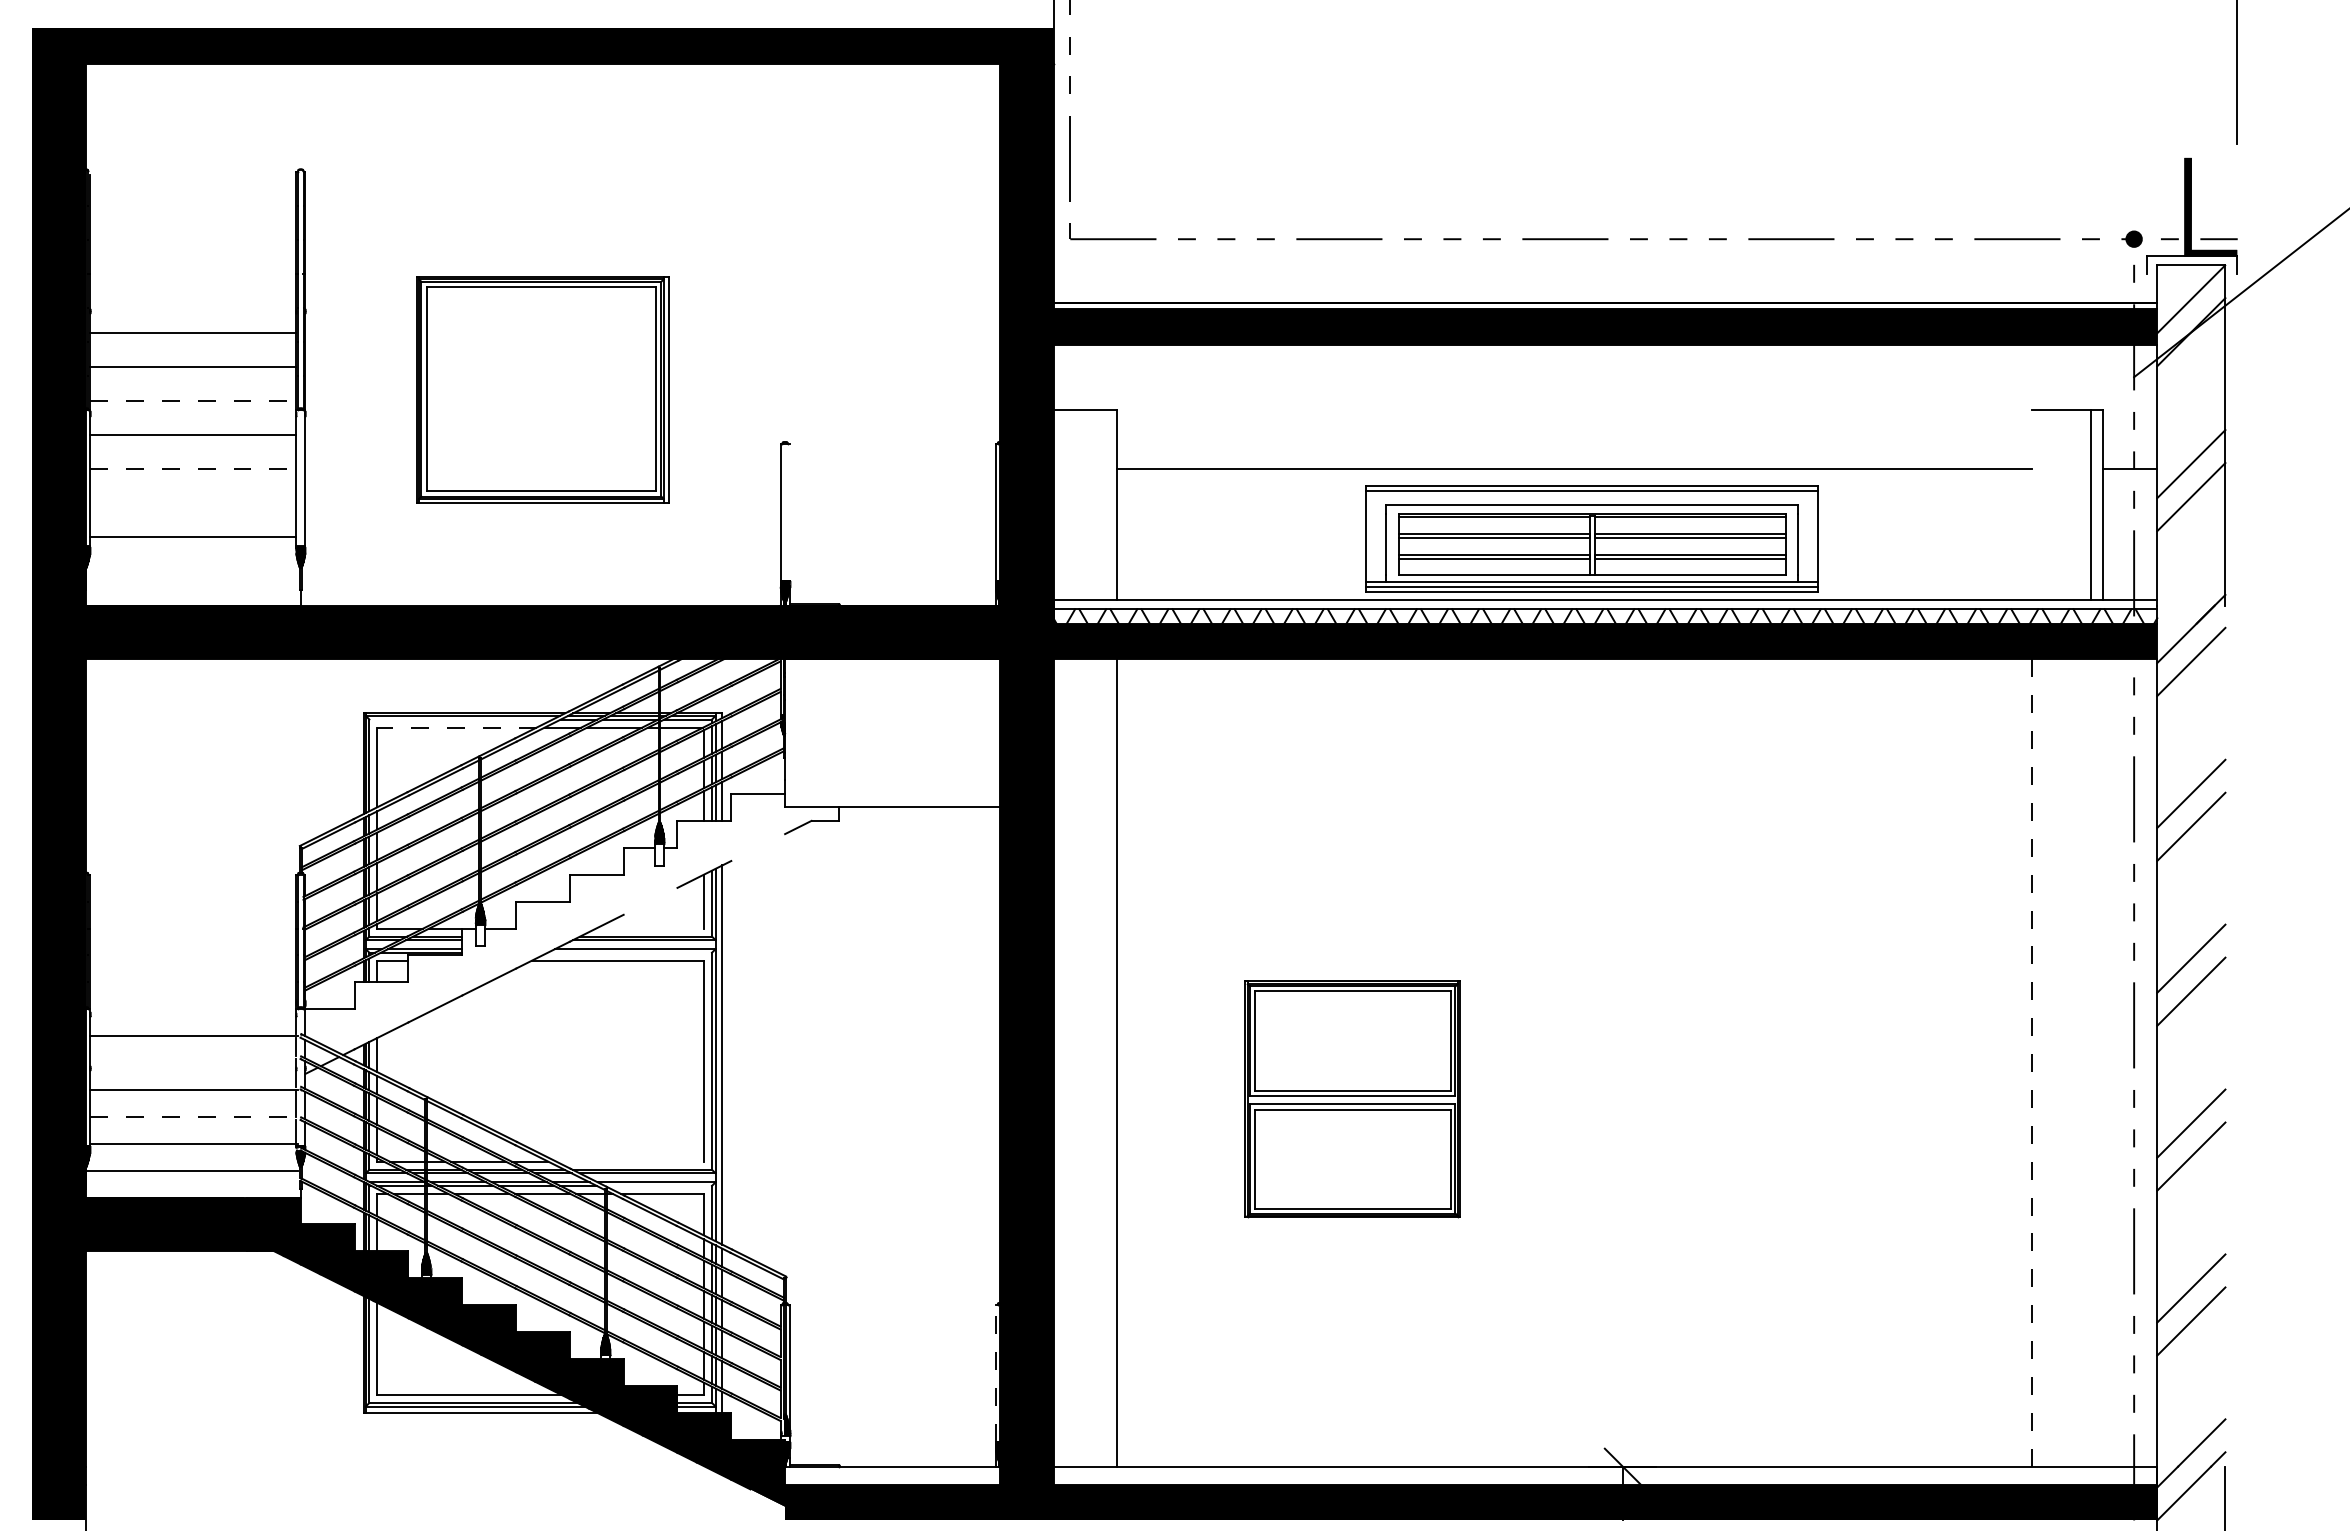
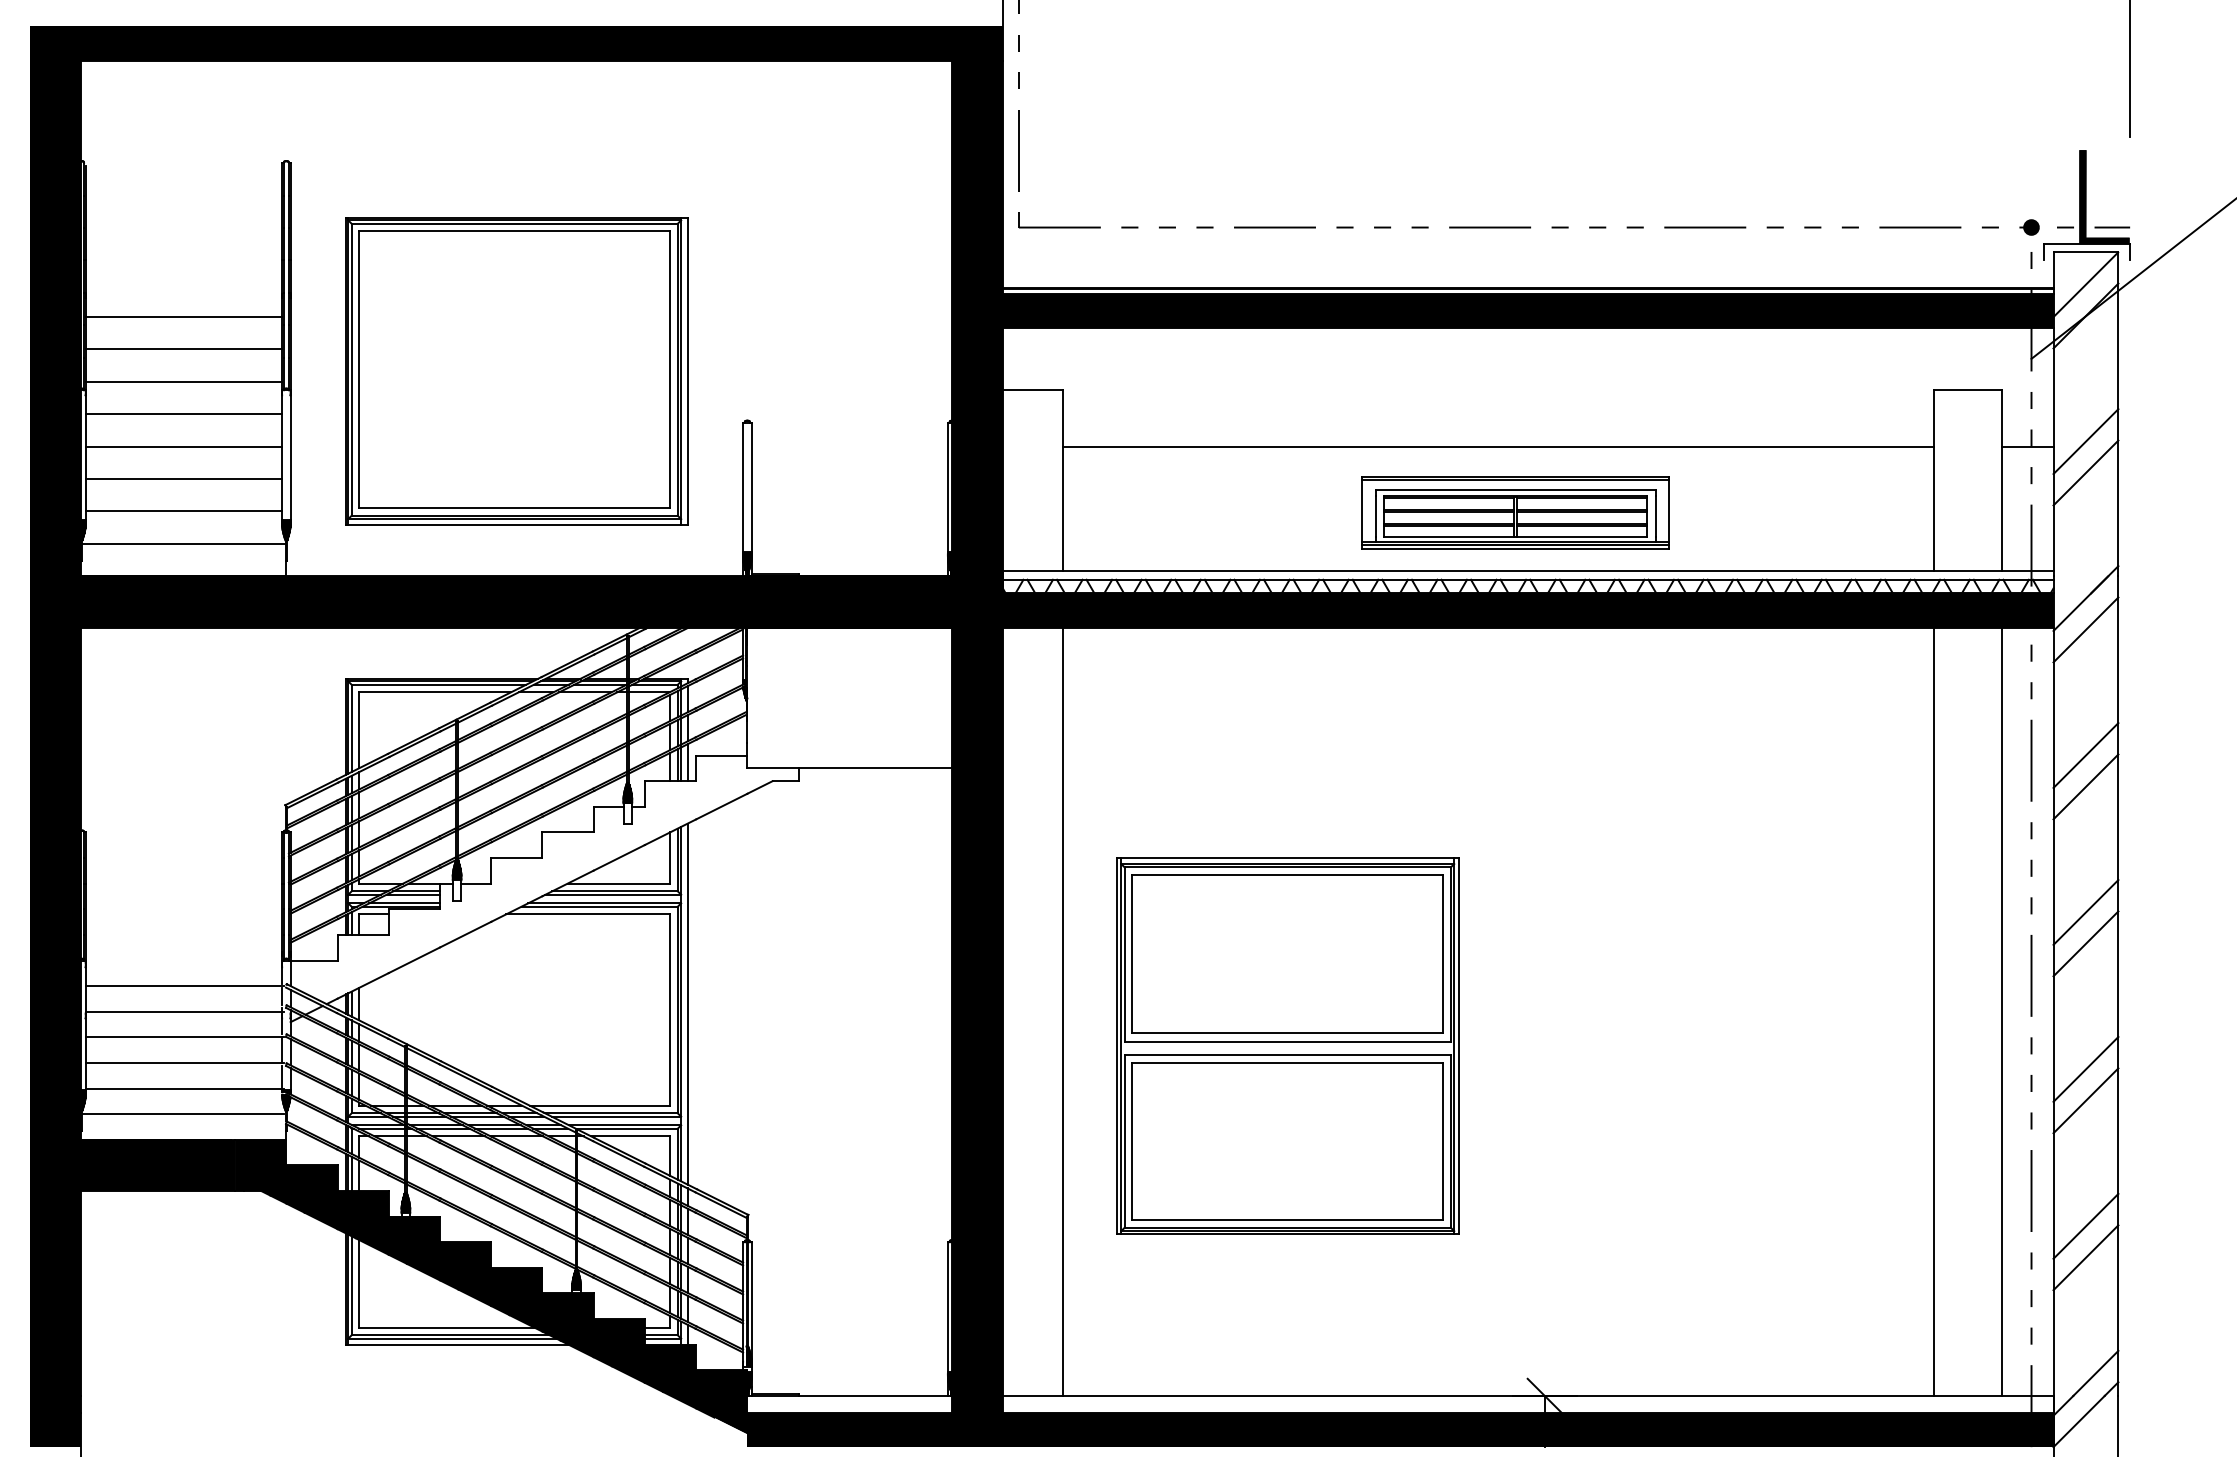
part: (542, 390) -> (516, 371), size x1.43
line: (193, 401) -> (184, 382), dashed -> solid
line: (193, 469) -> (184, 446), dashed -> solid
line: (193, 503) -> (184, 479), added
line: (2090, 504) -> (1933, 480), moved
line: (789, 512) -> (751, 487), added
part: (1592, 538) -> (1515, 512), size x0.71
line: (192, 571) -> (183, 543), added
line: (460, 719) -> (438, 684), added
line: (457, 727) -> (435, 692), dashed -> solid
line: (758, 847) -> (722, 806), added
line: (650, 900) -> (619, 857), added
line: (649, 928) -> (618, 883), added
line: (629, 952) -> (599, 906), added
line: (2225, 1035) -> (2118, 985), added
line: (2103, 1062) -> (2002, 1011), added
line: (194, 1063) -> (185, 1012), added
line: (2031, 1063) -> (1933, 1012), dashed -> solid
part: (1352, 1098) -> (1287, 1045), size x1.67
line: (194, 1116) -> (185, 1062), dashed -> solid
line: (629, 1161) -> (599, 1105), added
line: (658, 1185) -> (626, 1128), added
line: (995, 1372) -> (947, 1306), dashed -> solid

